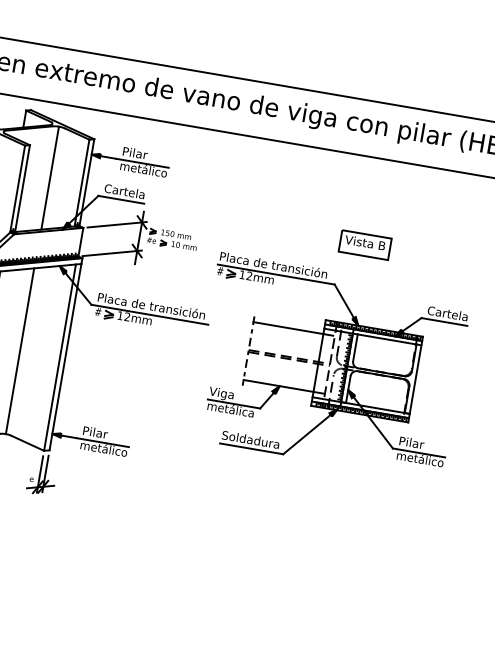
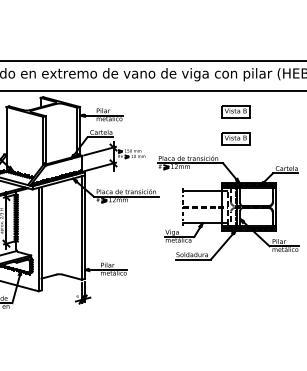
line: (49, 176) -> (59, 131), removed
part: (372, 195) -> (235, 111), added
line: (19, 351) -> (59, 228), removed

